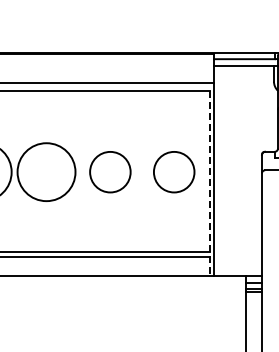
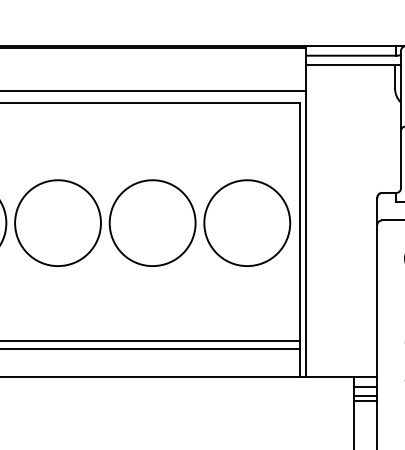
circle: (110, 172) -> (152, 223), size x1.43
circle: (174, 172) -> (247, 223), size x1.43
line: (209, 184) -> (299, 241), dashed -> solid

